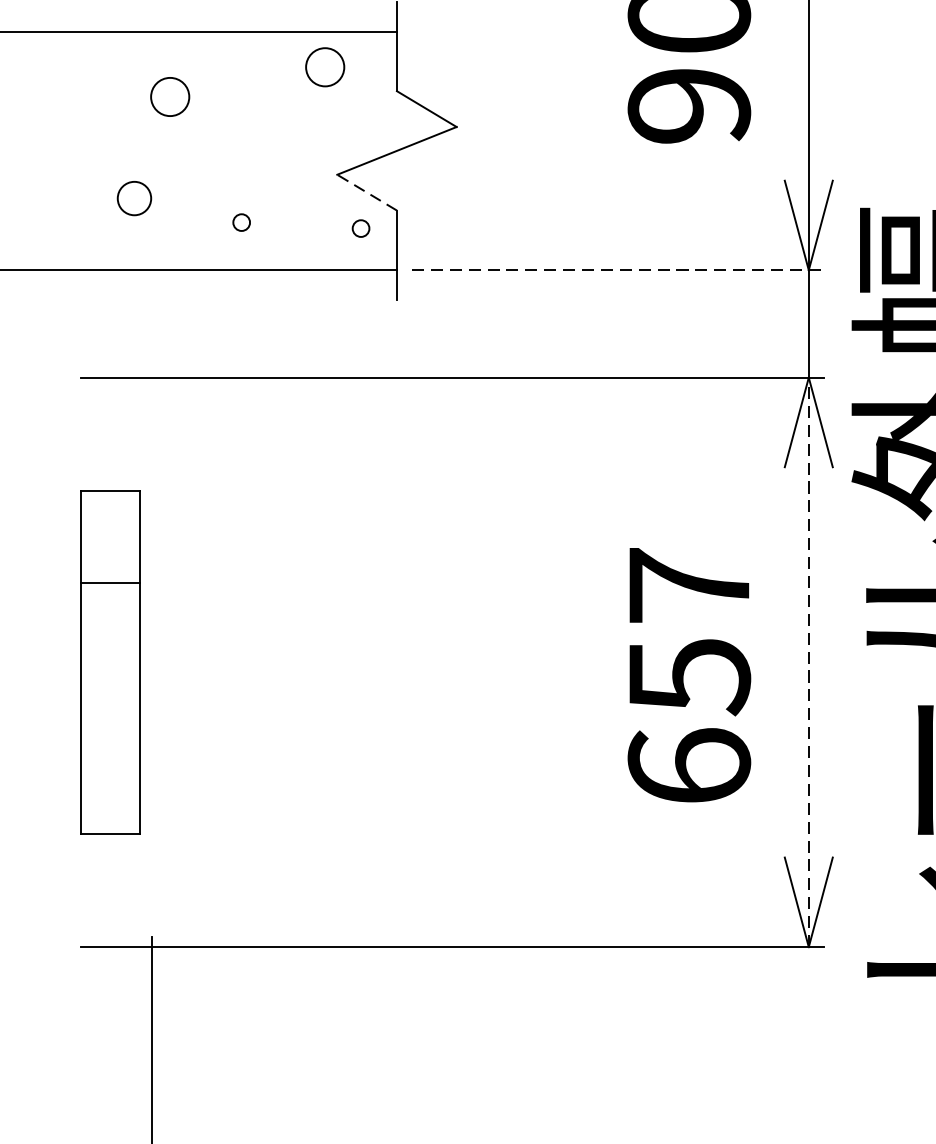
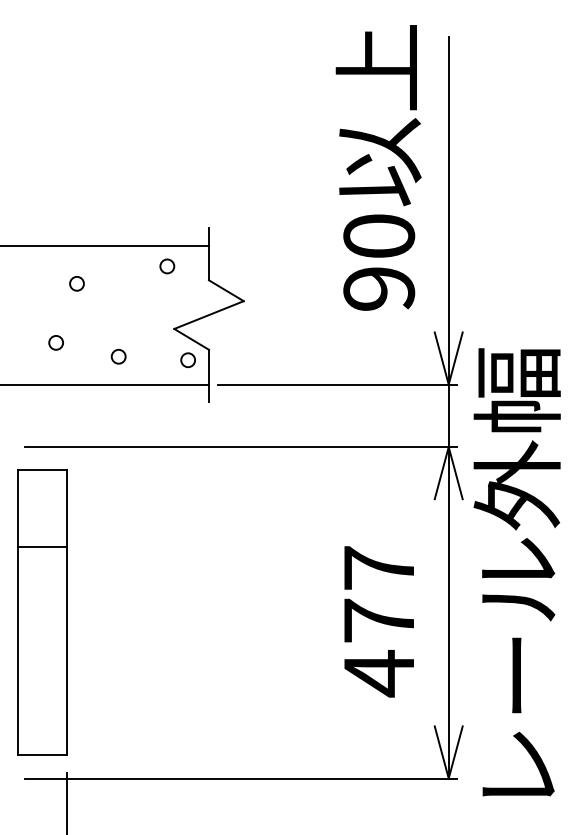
circle: (325, 67) -> (167, 266), size x0.62
circle: (169, 96) -> (76, 283), size x0.62
line: (366, 192) -> (191, 339), dashed -> solid
circle: (133, 197) -> (55, 342), size x0.71
circle: (241, 222) -> (118, 356), size x1.43
circle: (359, 228) -> (187, 360), size x1.43
line: (617, 270) -> (337, 384), dashed -> solid
part: (110, 661) -> (42, 612), size x1.43
line: (808, 661) -> (448, 612), dashed -> solid
text: (689, 722) -> (379, 647), 657 -> 477

